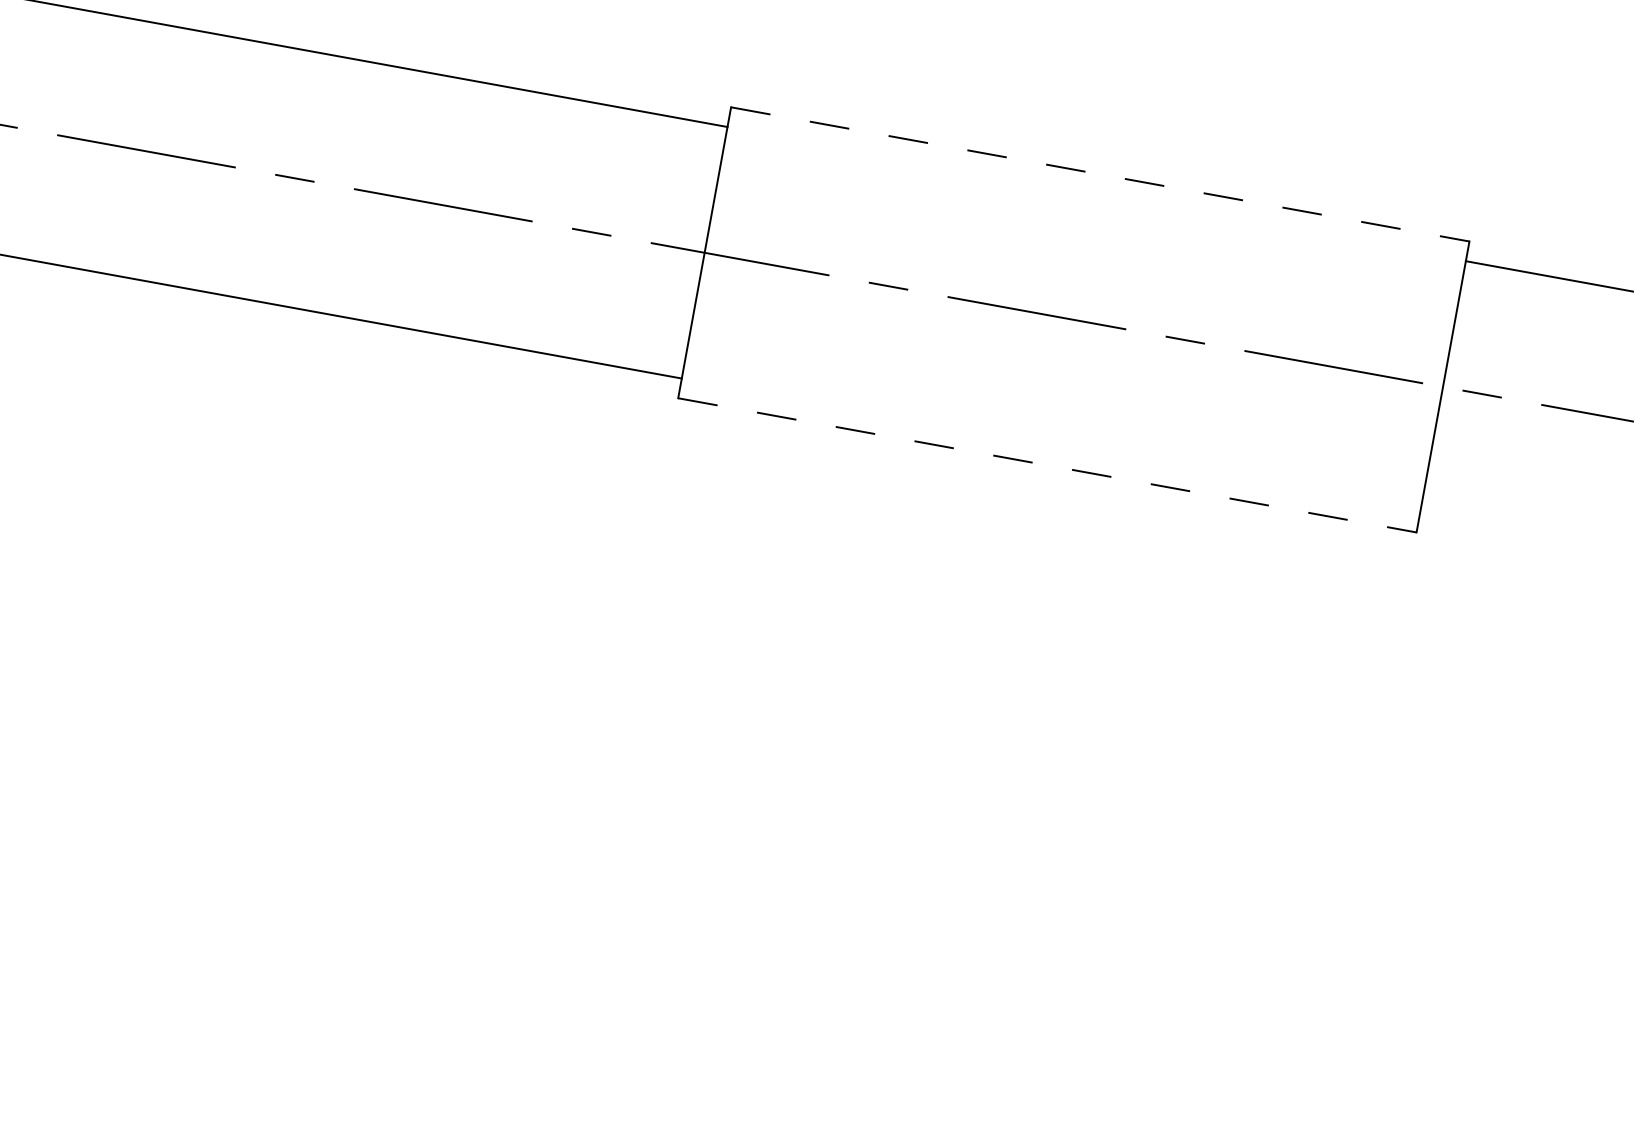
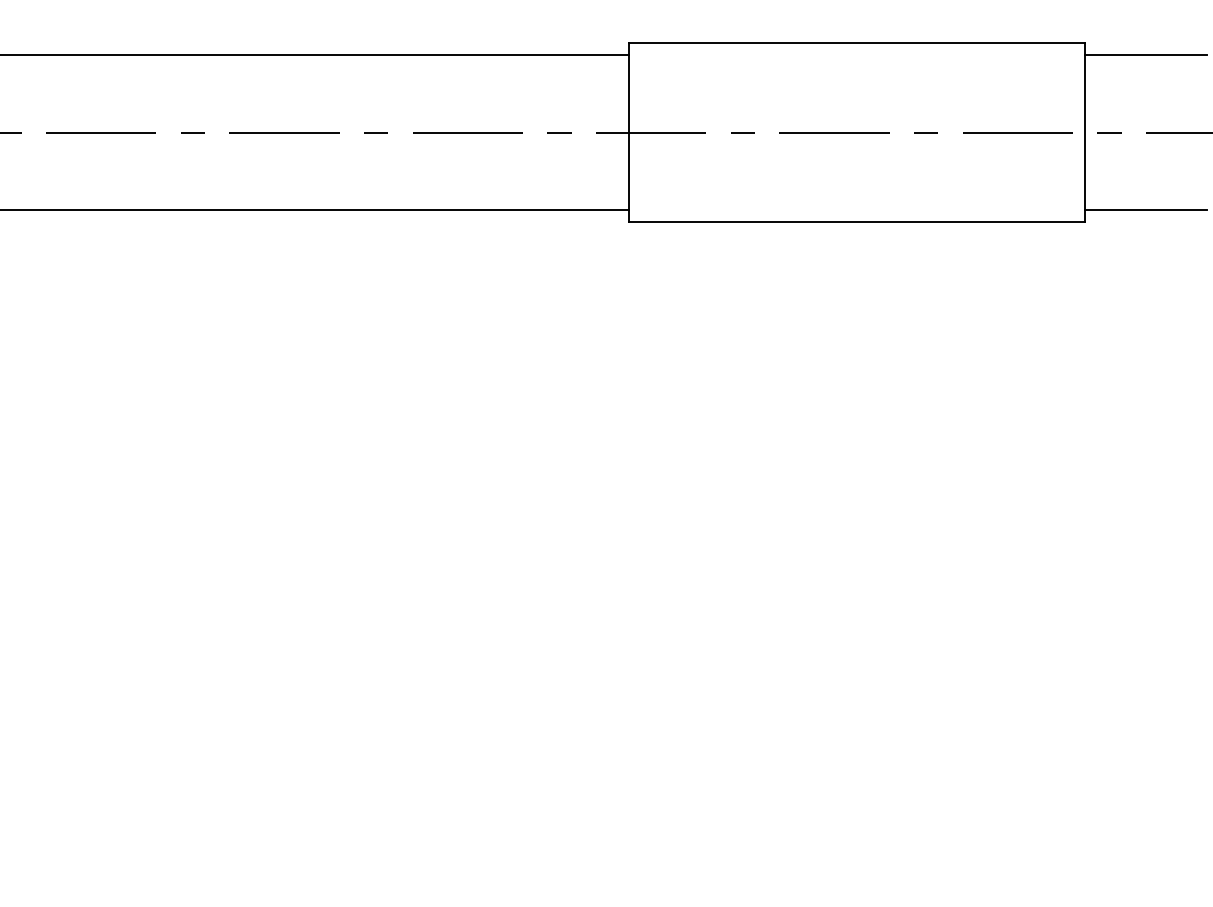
line: (1100, 173) -> (857, 42), dashed -> solid
line: (1047, 465) -> (857, 222), dashed -> solid
line: (1517, 530) -> (1145, 210), added

